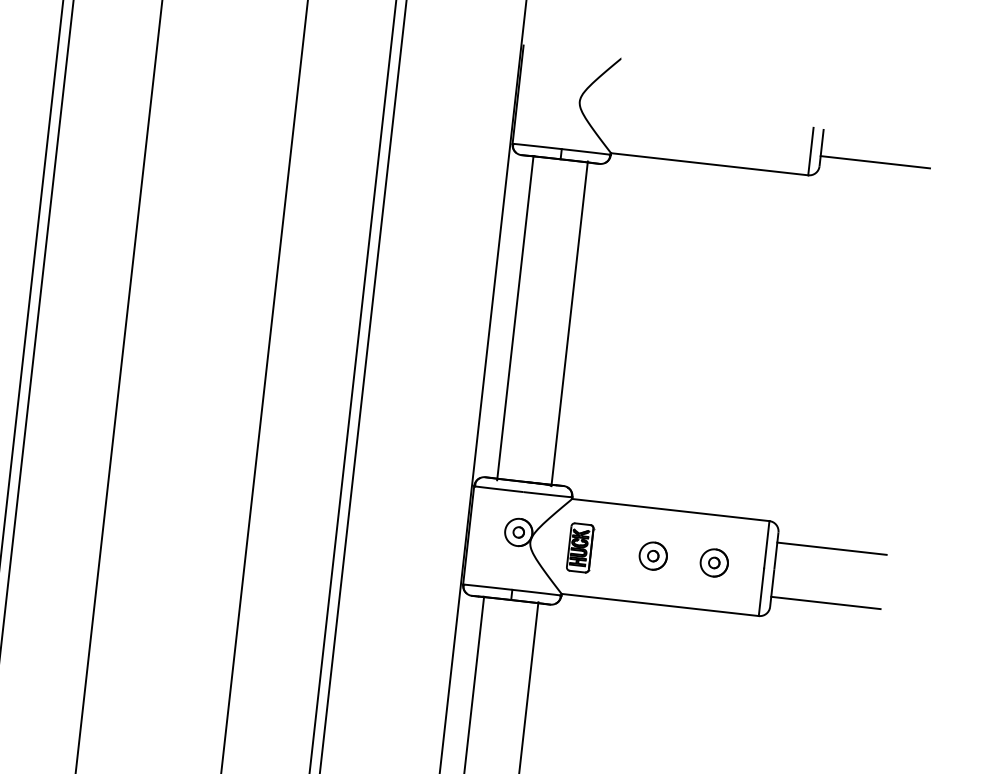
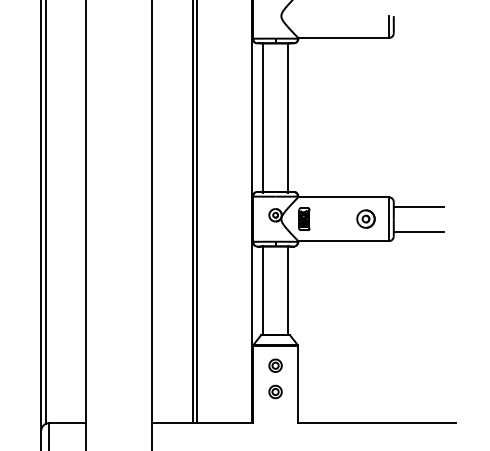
line: (874, 161) -> (418, 28), removed
part: (652, 556) -> (337, 219), removed
part: (715, 563) -> (366, 219), size x1.4

